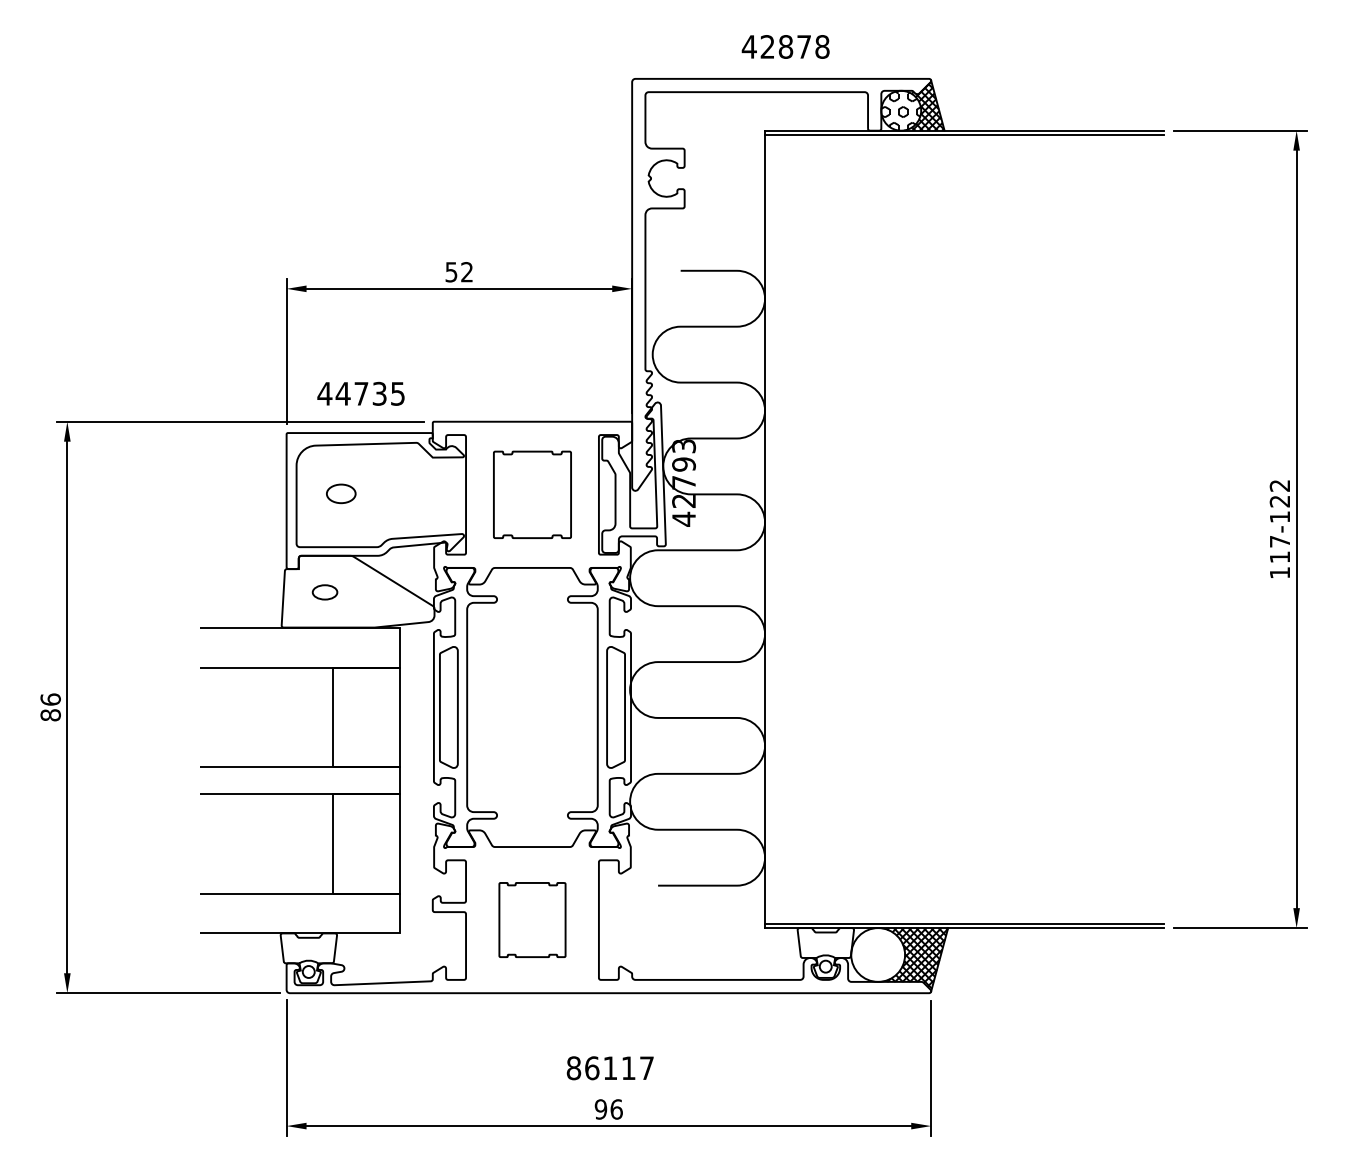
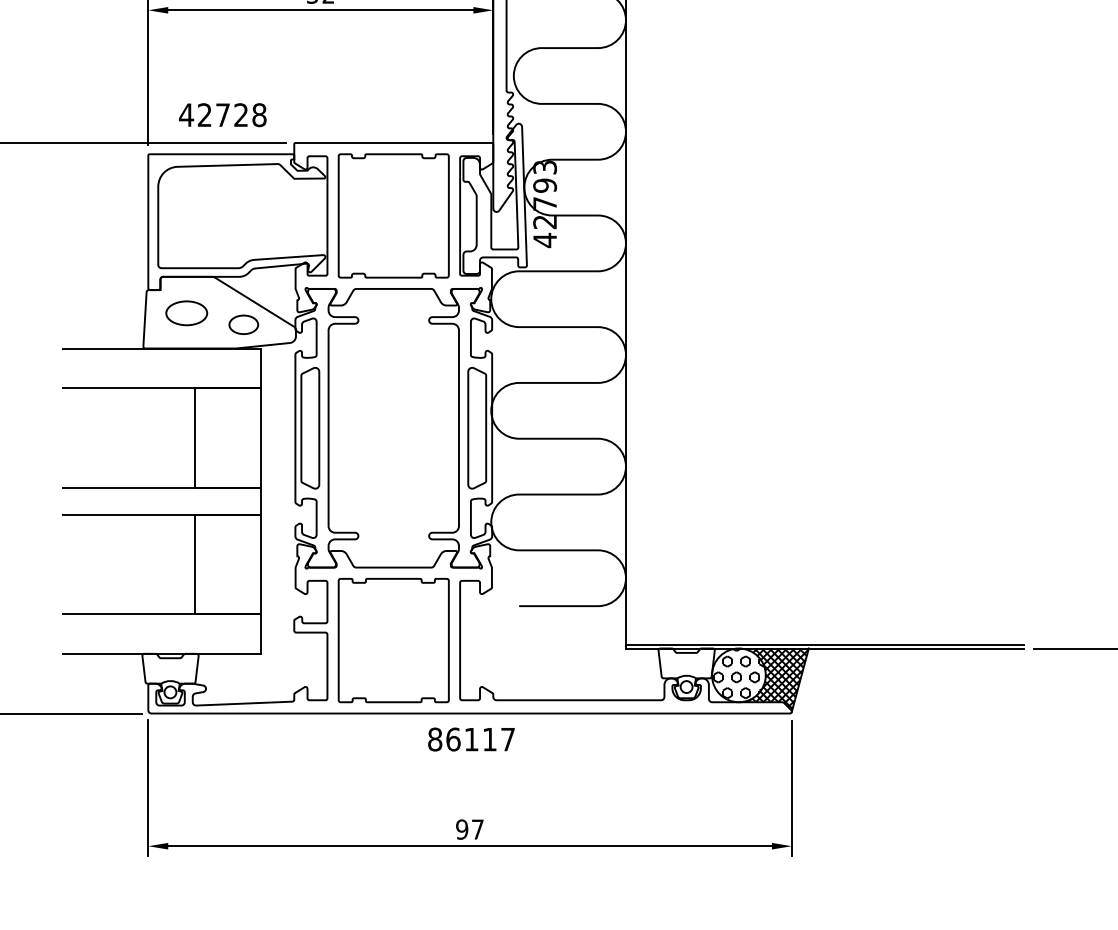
text: (370, 393) -> (232, 114), 44735 -> 42728
part: (341, 493) -> (244, 324), moved
part: (532, 494) -> (393, 215), size x1.43
part: (324, 592) -> (186, 313), size x1.67
part: (532, 919) -> (393, 639), size x1.67
hatch: (878, 953) -> (739, 673), added
text: (609, 1068) -> (470, 739), moved
text: (616, 1109) -> (477, 829), 96 -> 97

